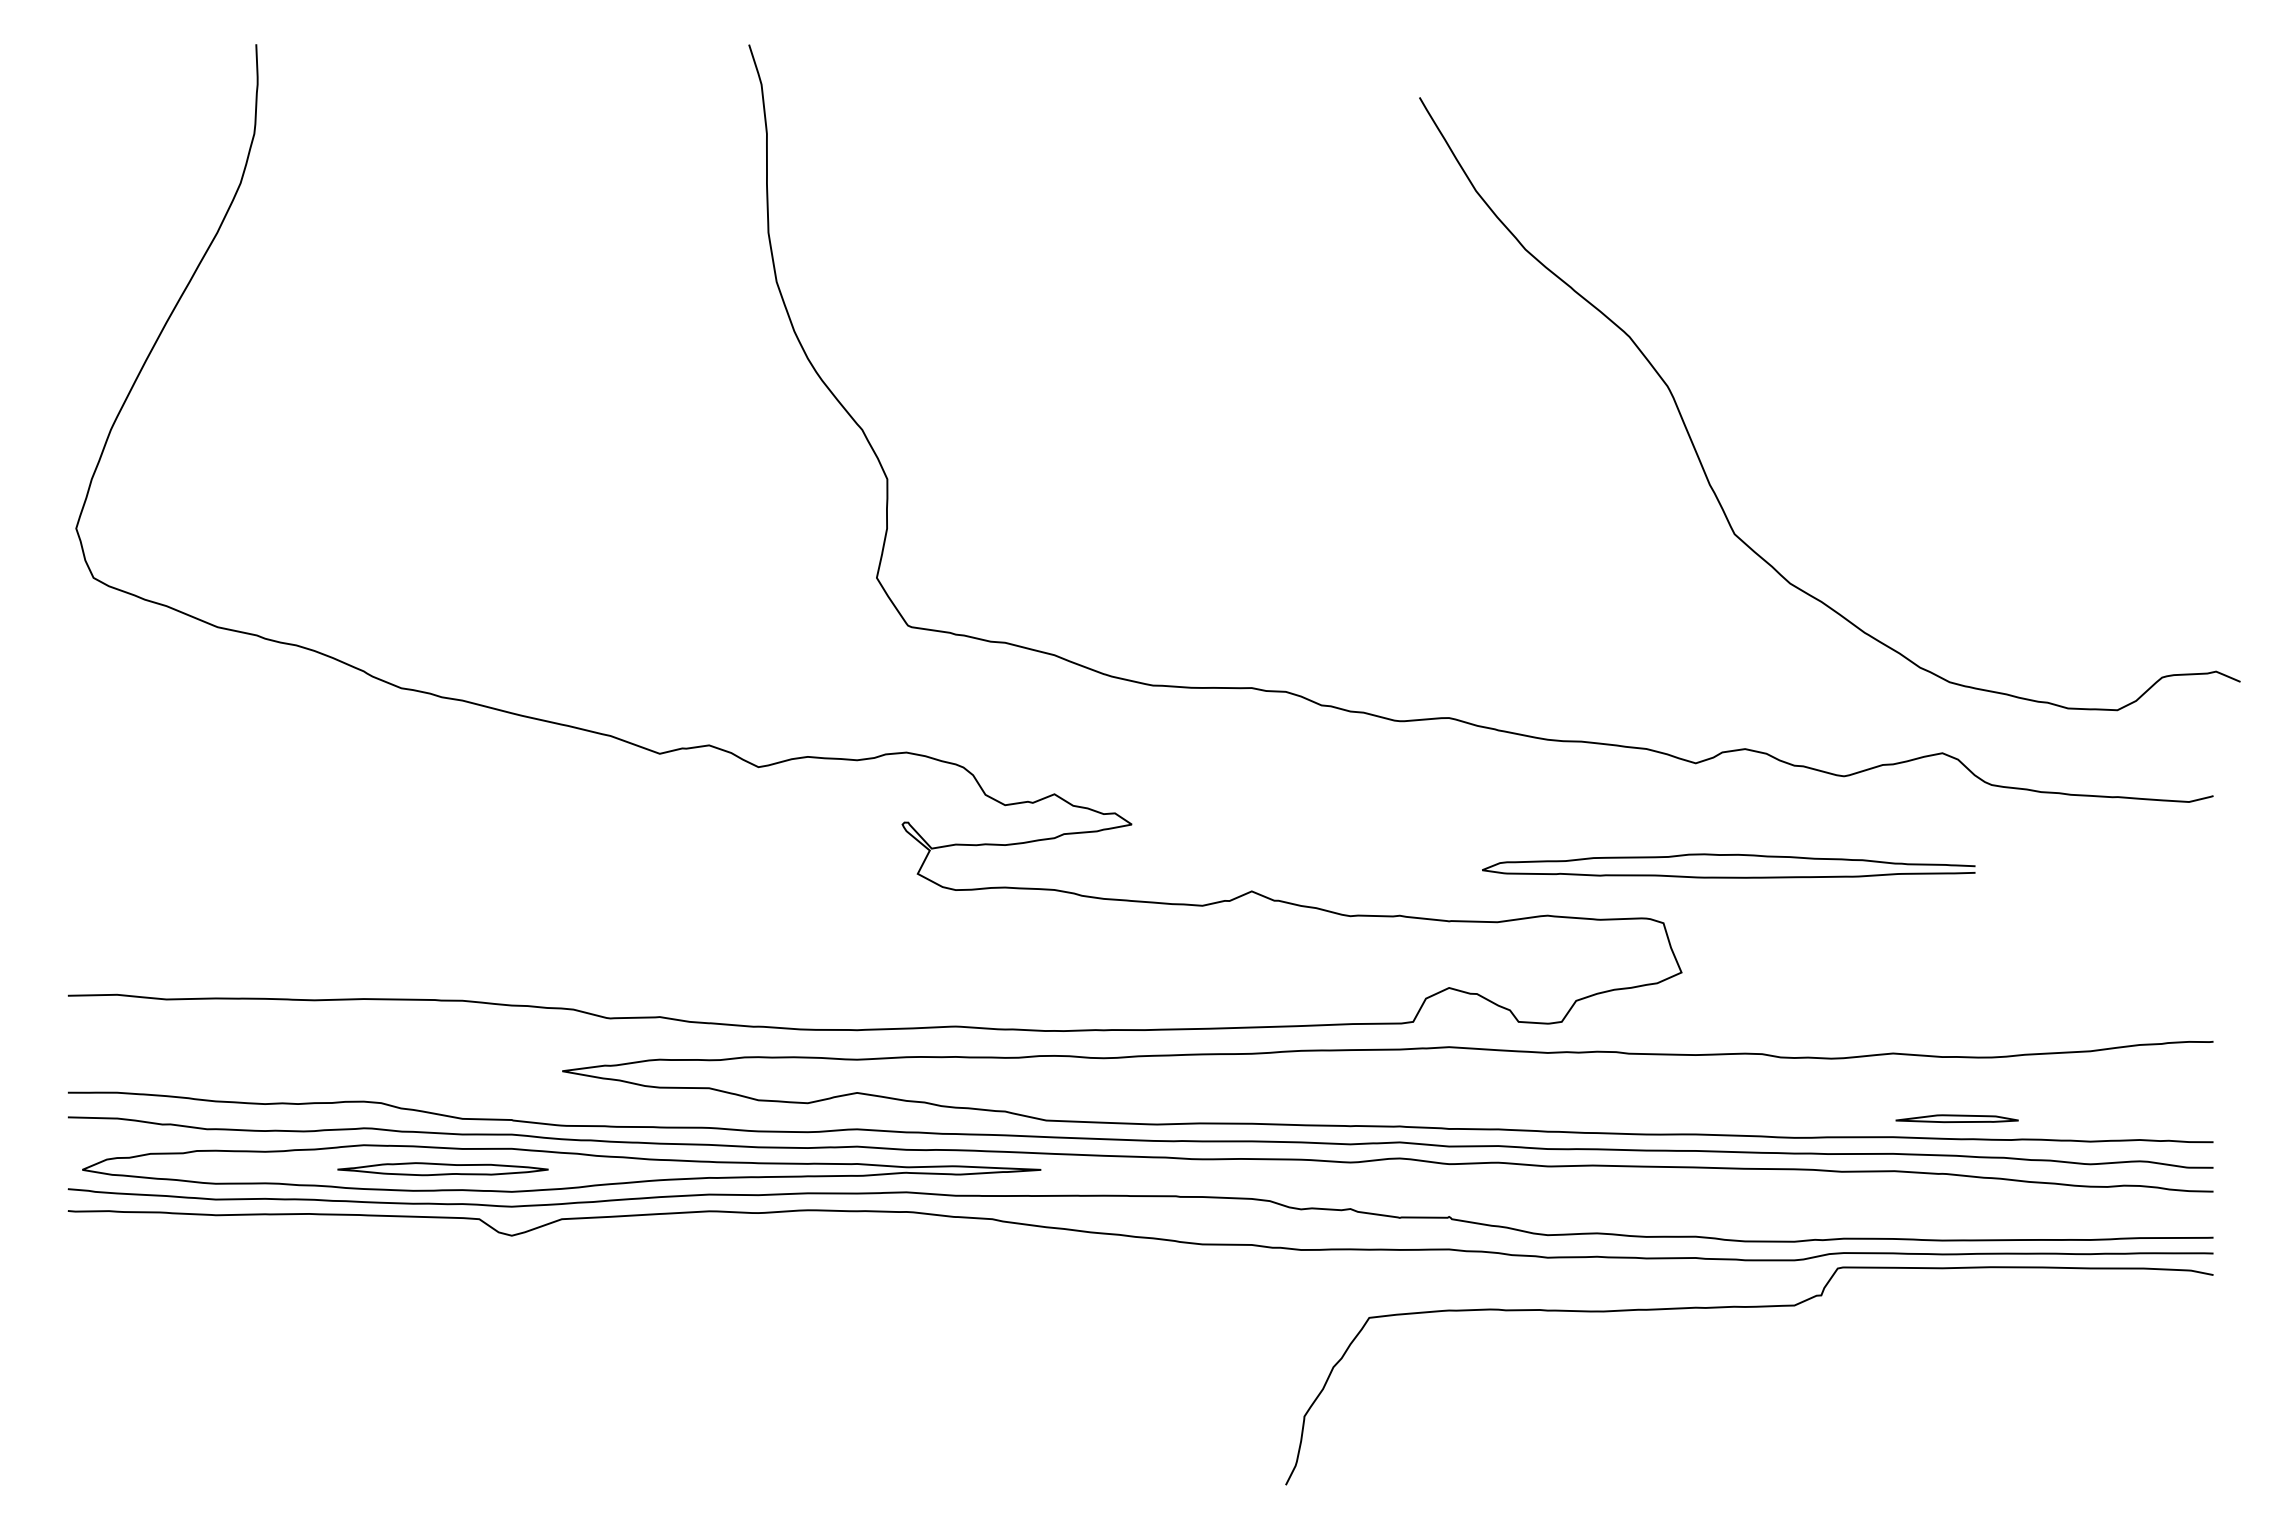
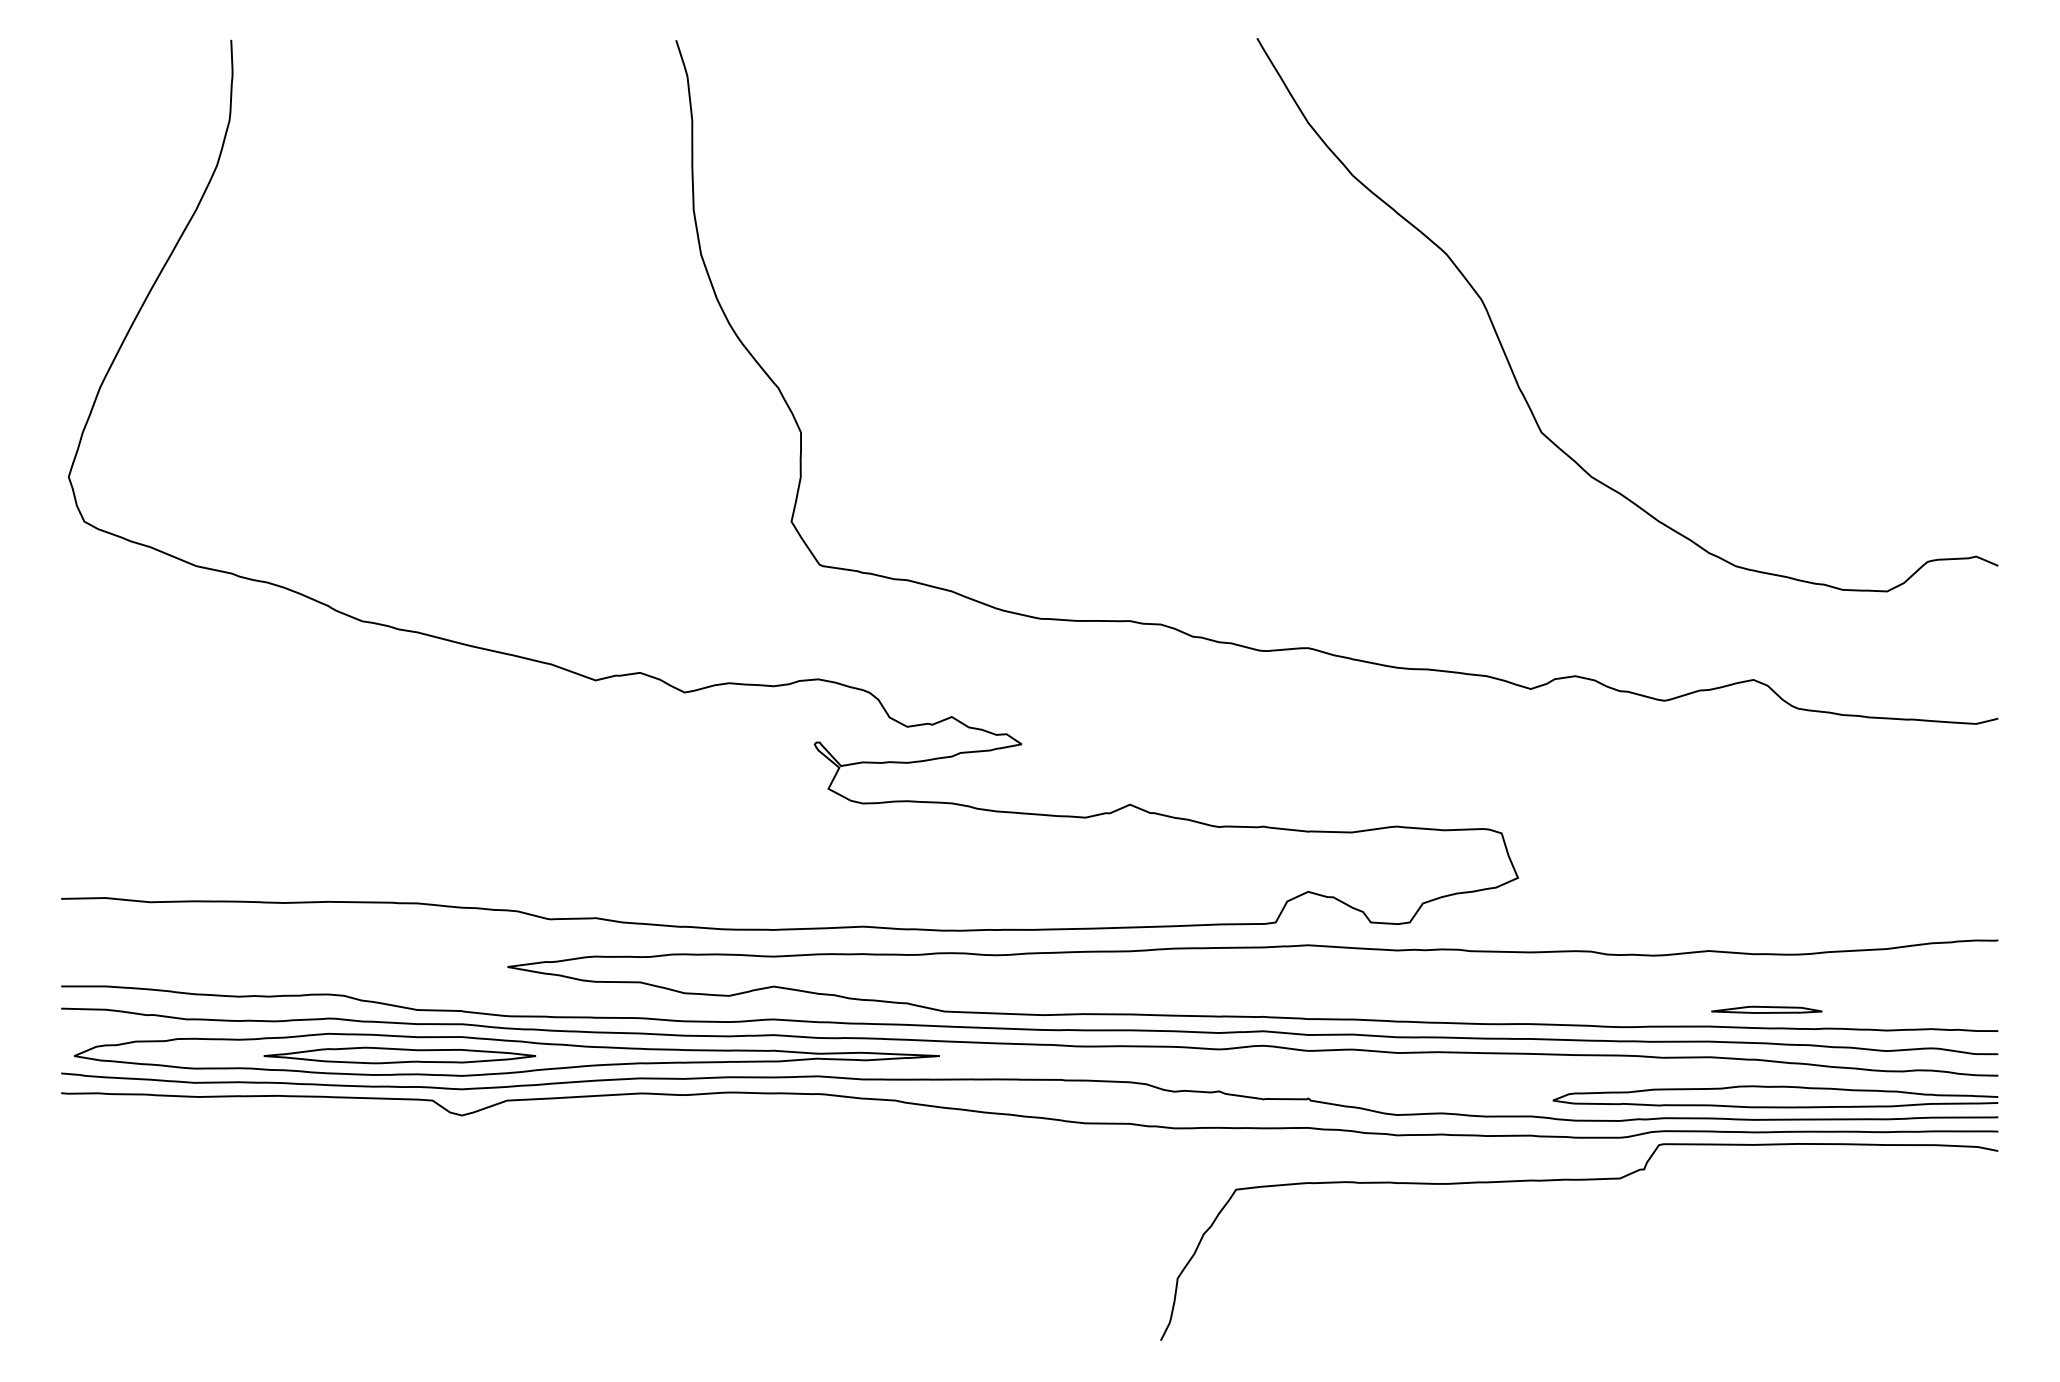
curve: (1701, 461) -> (1511, 366), moved
curve: (1728, 855) -> (1775, 1087), moved
part: (442, 1168) -> (399, 1054), size x1.43

